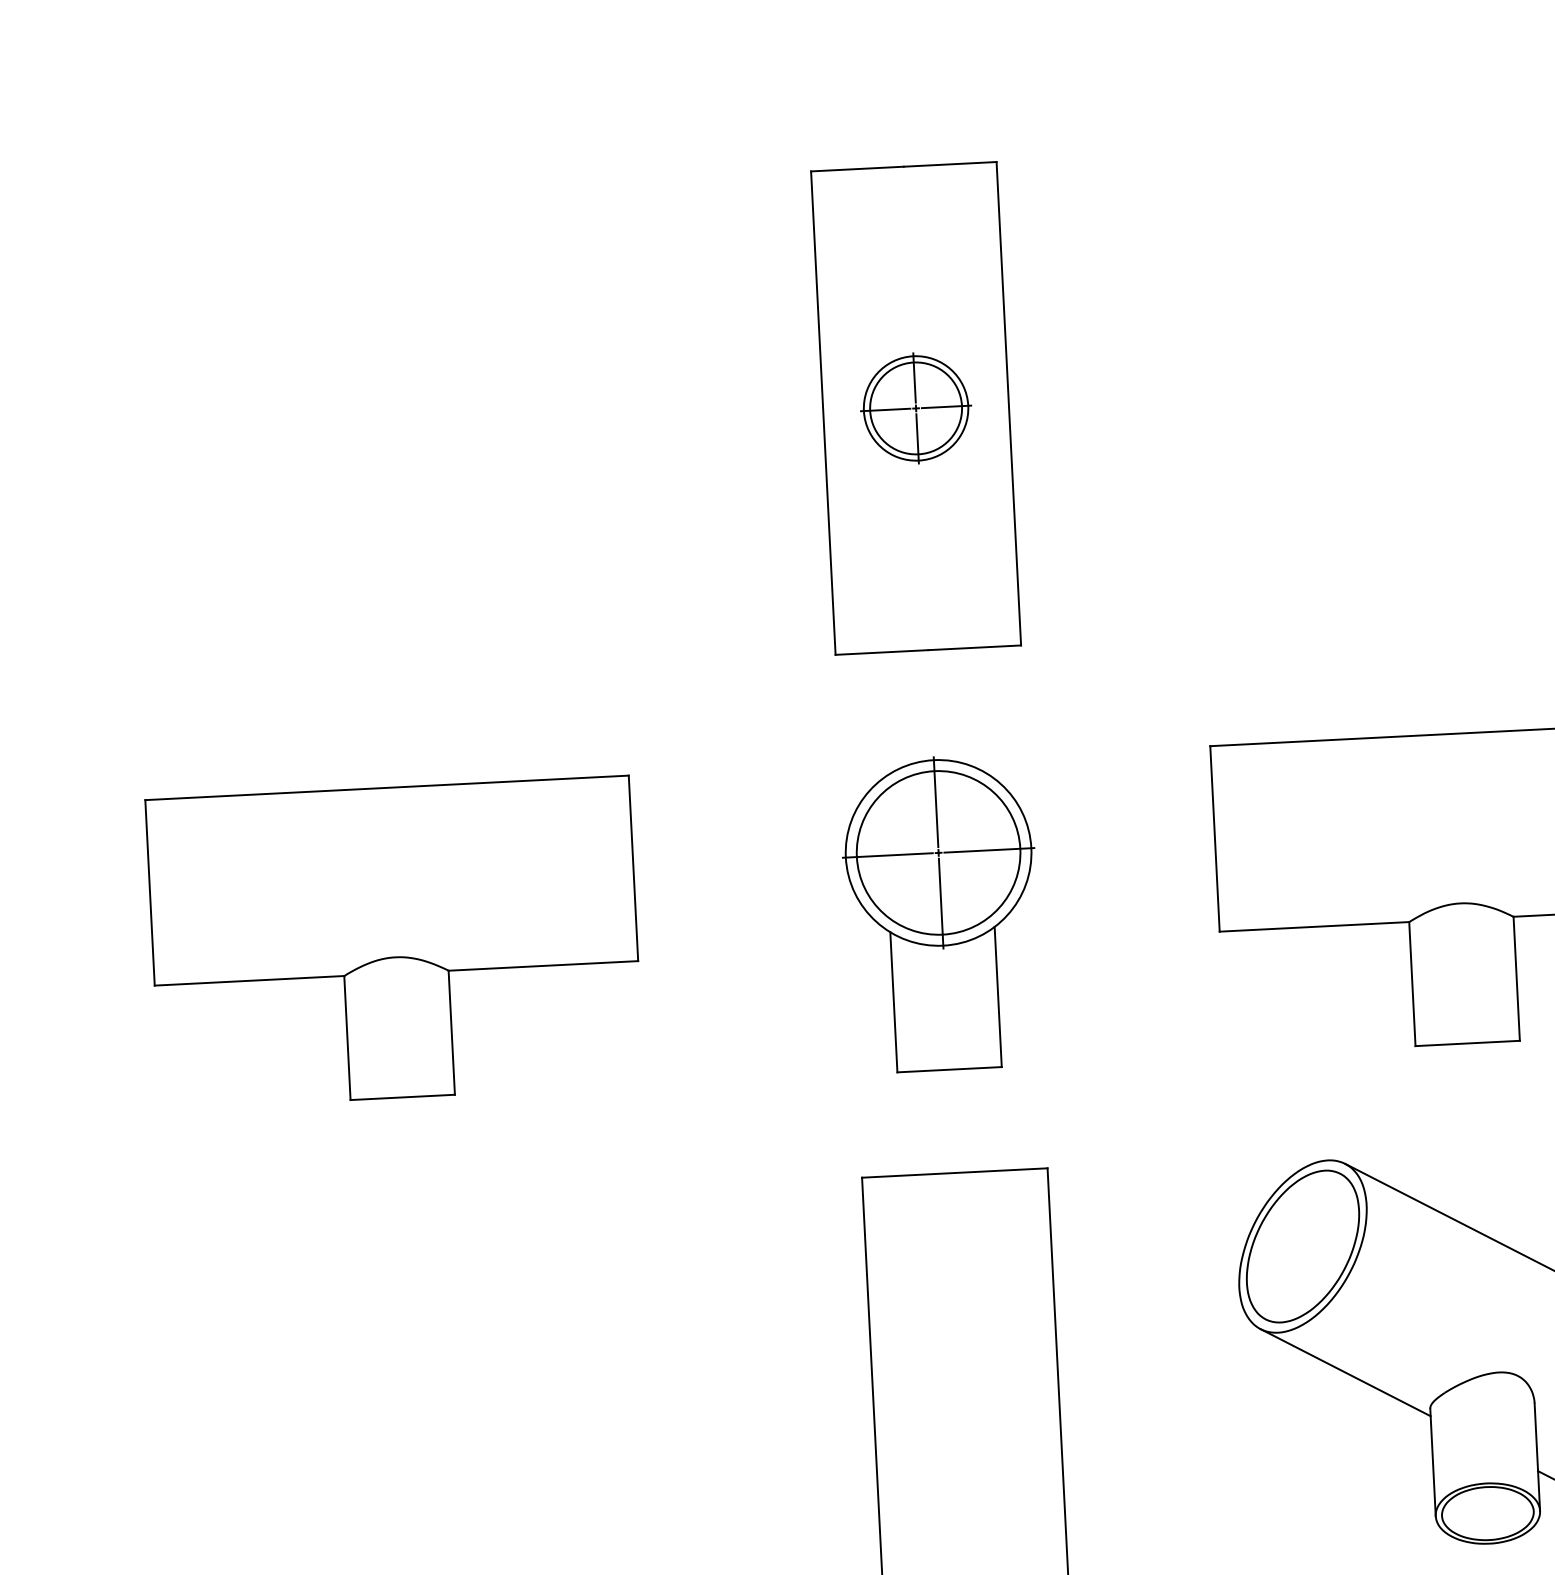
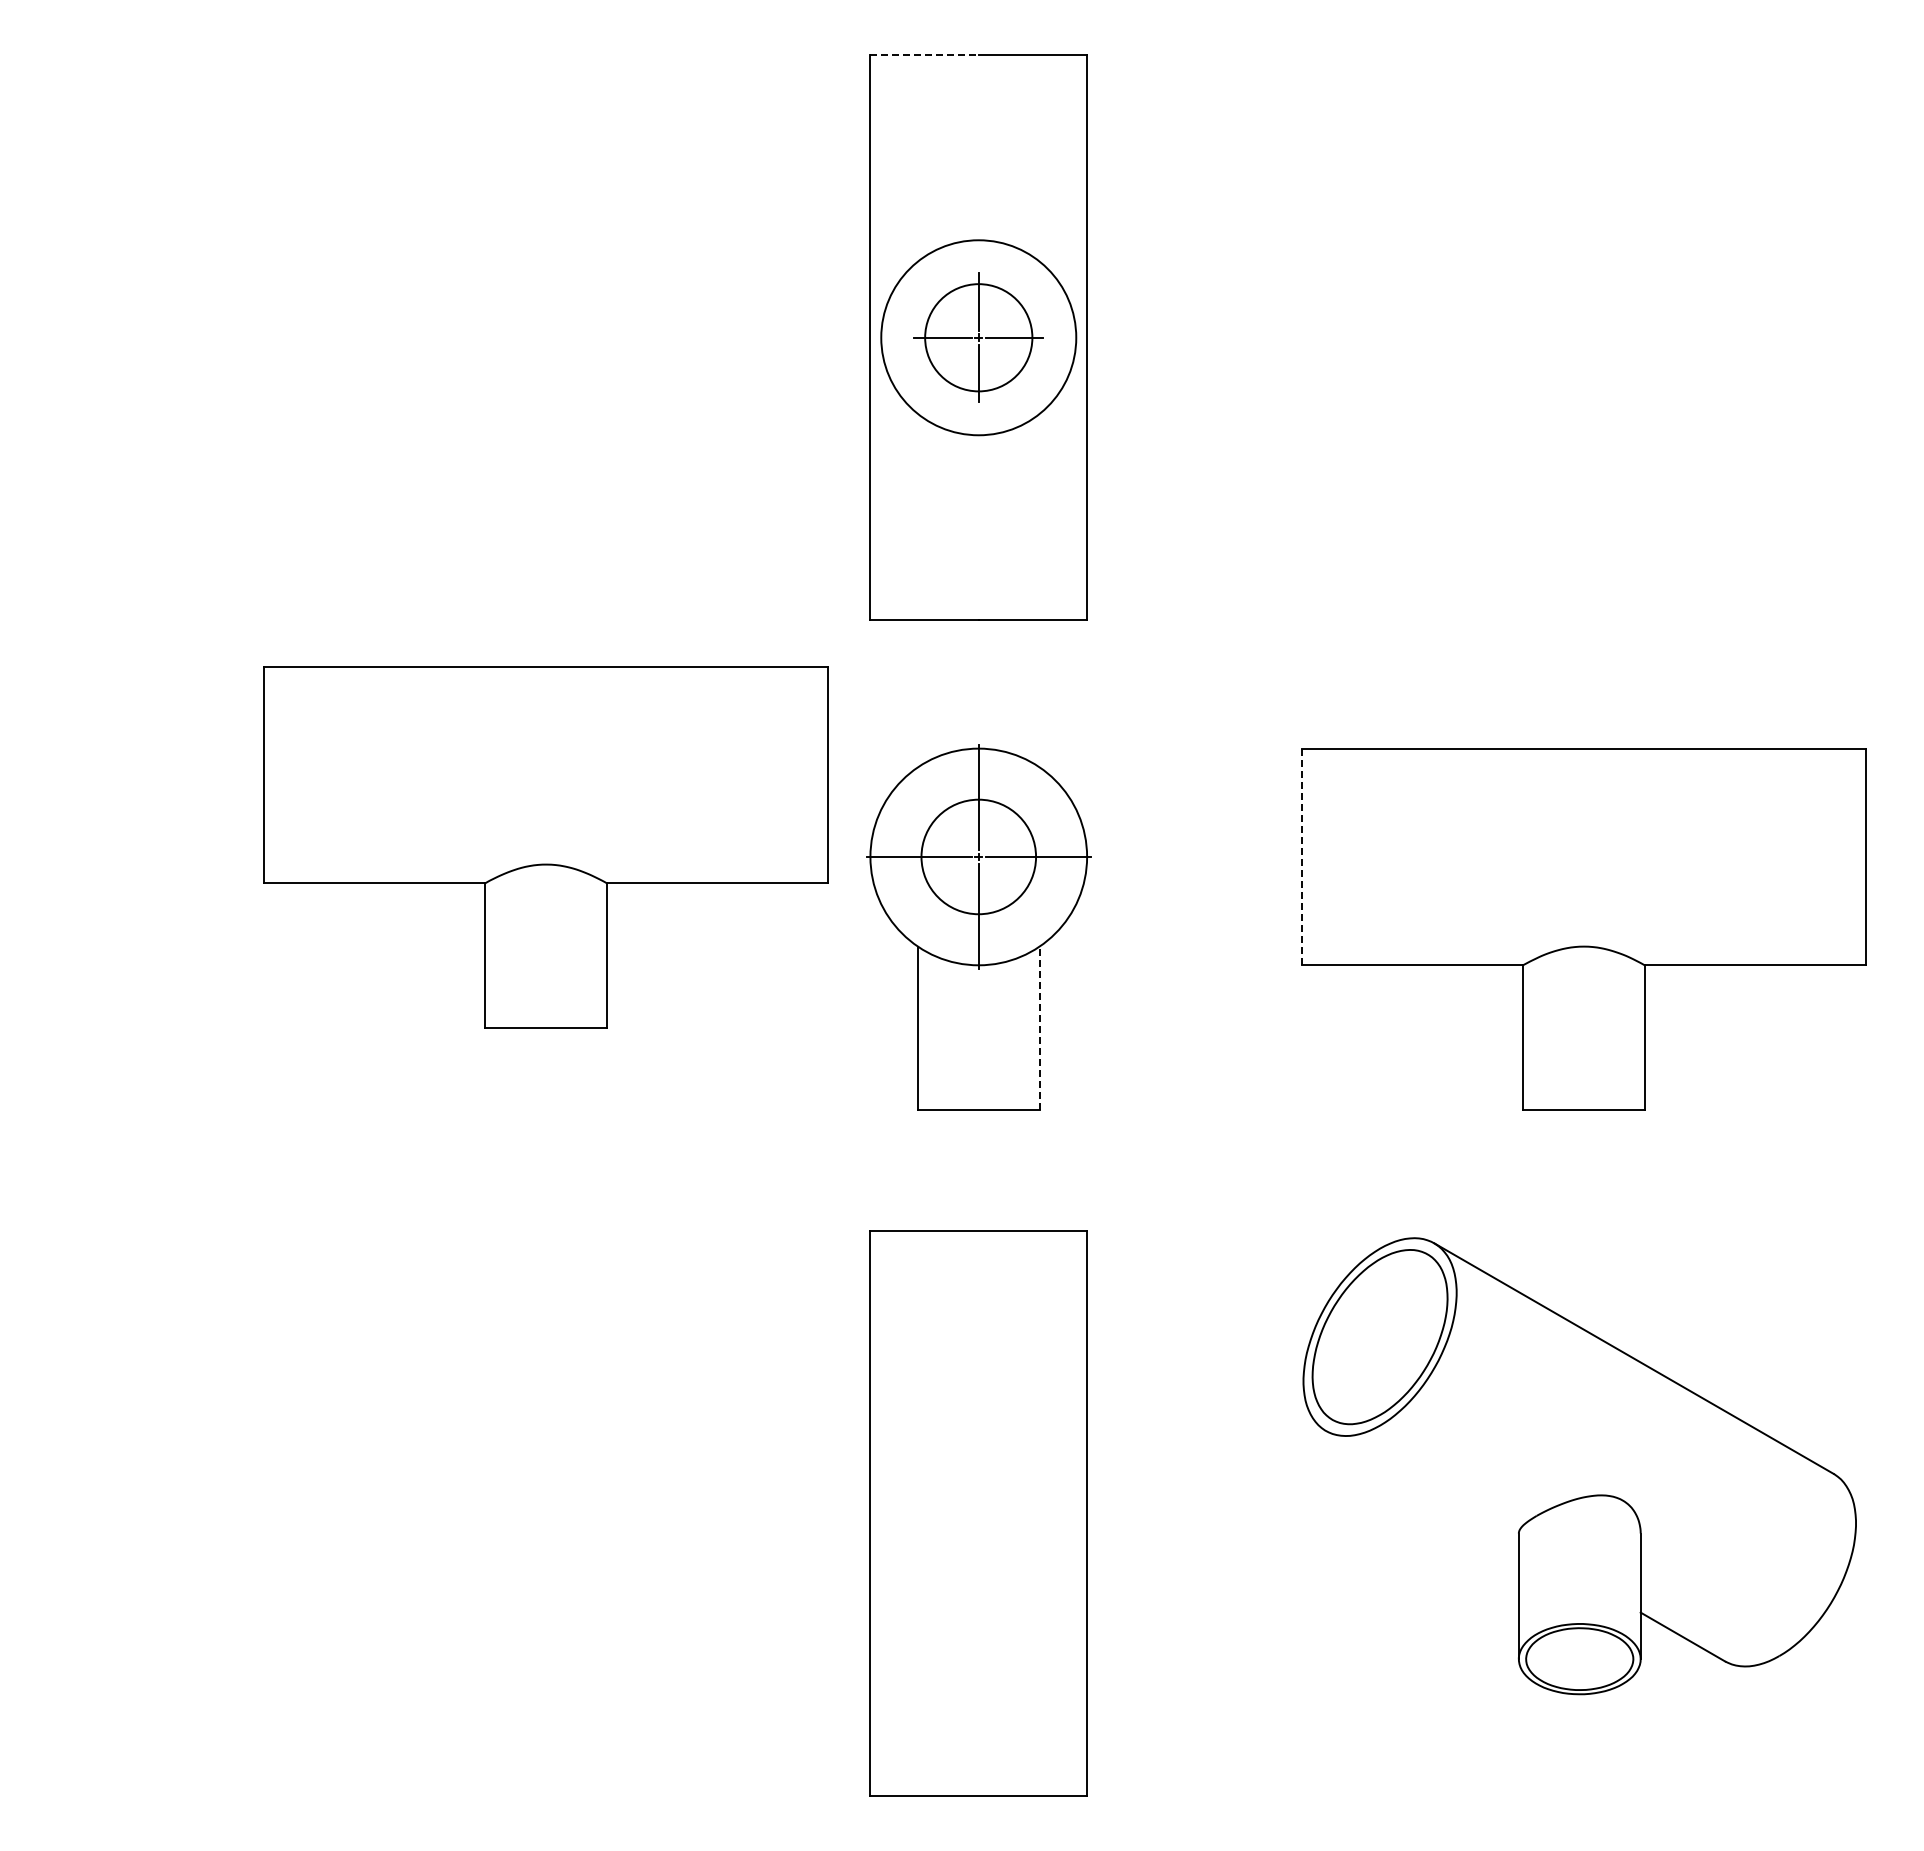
line: (858, 169) -> (925, 55), solid -> dashed
circle: (915, 408) -> (978, 337), size x1.6
line: (1214, 839) -> (1301, 857), solid -> dashed
circle: (938, 852) -> (978, 856), size x0.6
part: (394, 942) -> (545, 847), moved
line: (998, 997) -> (1039, 1028), solid -> dashed
line: (1344, 1372) -> (1421, 1486), removed

